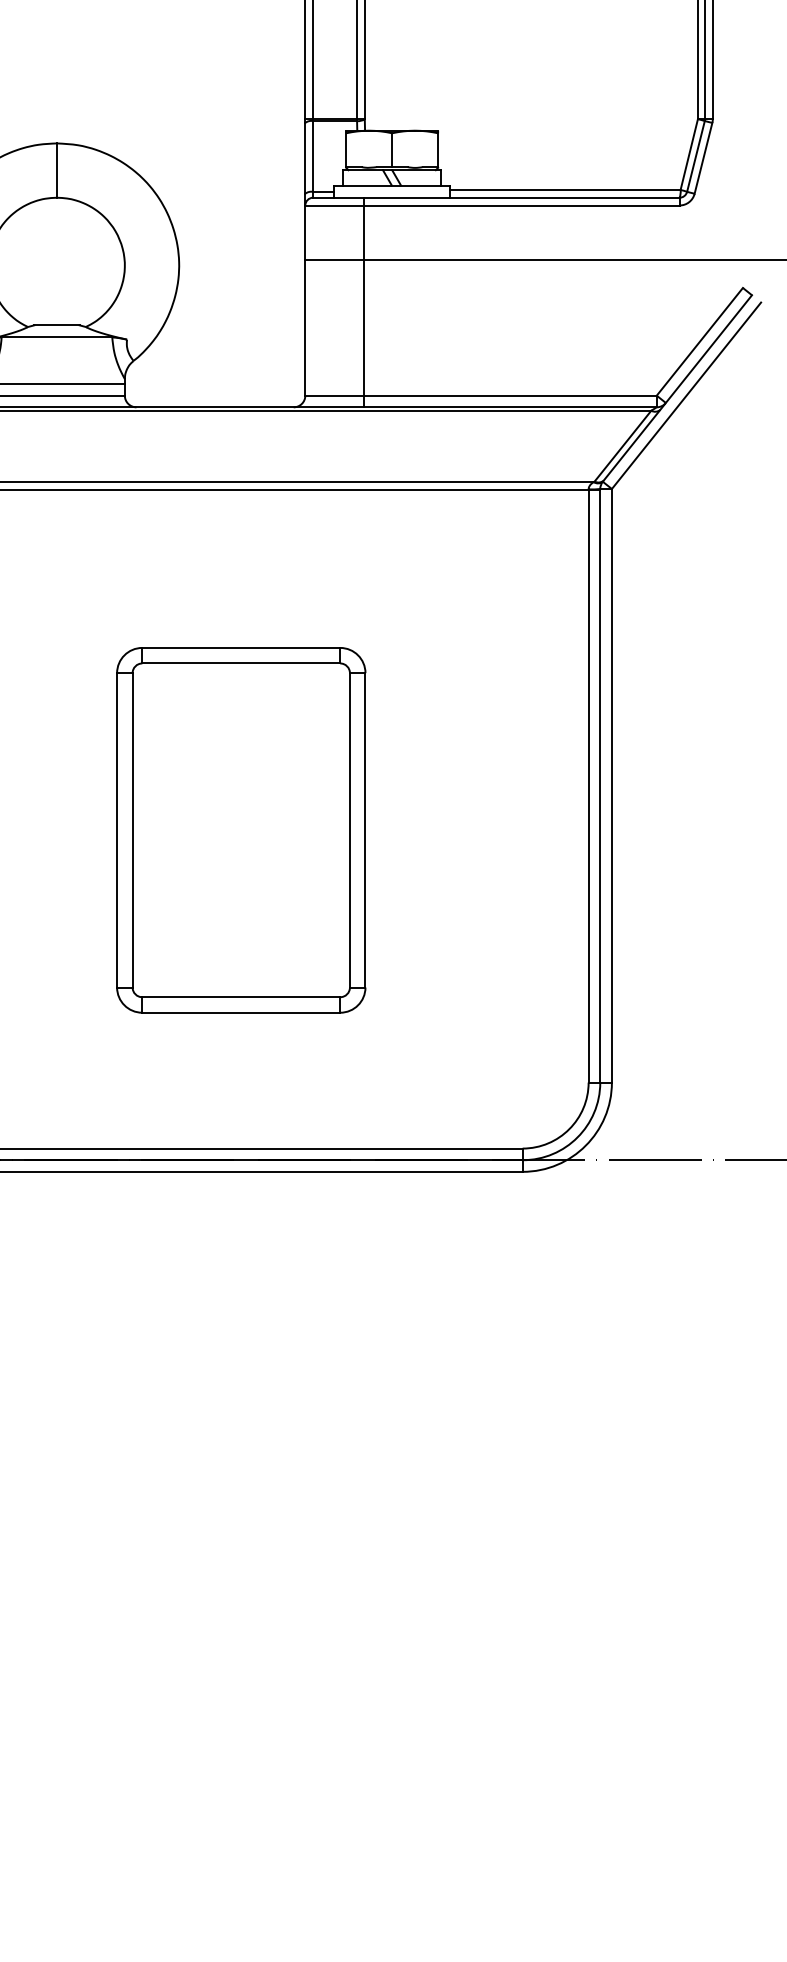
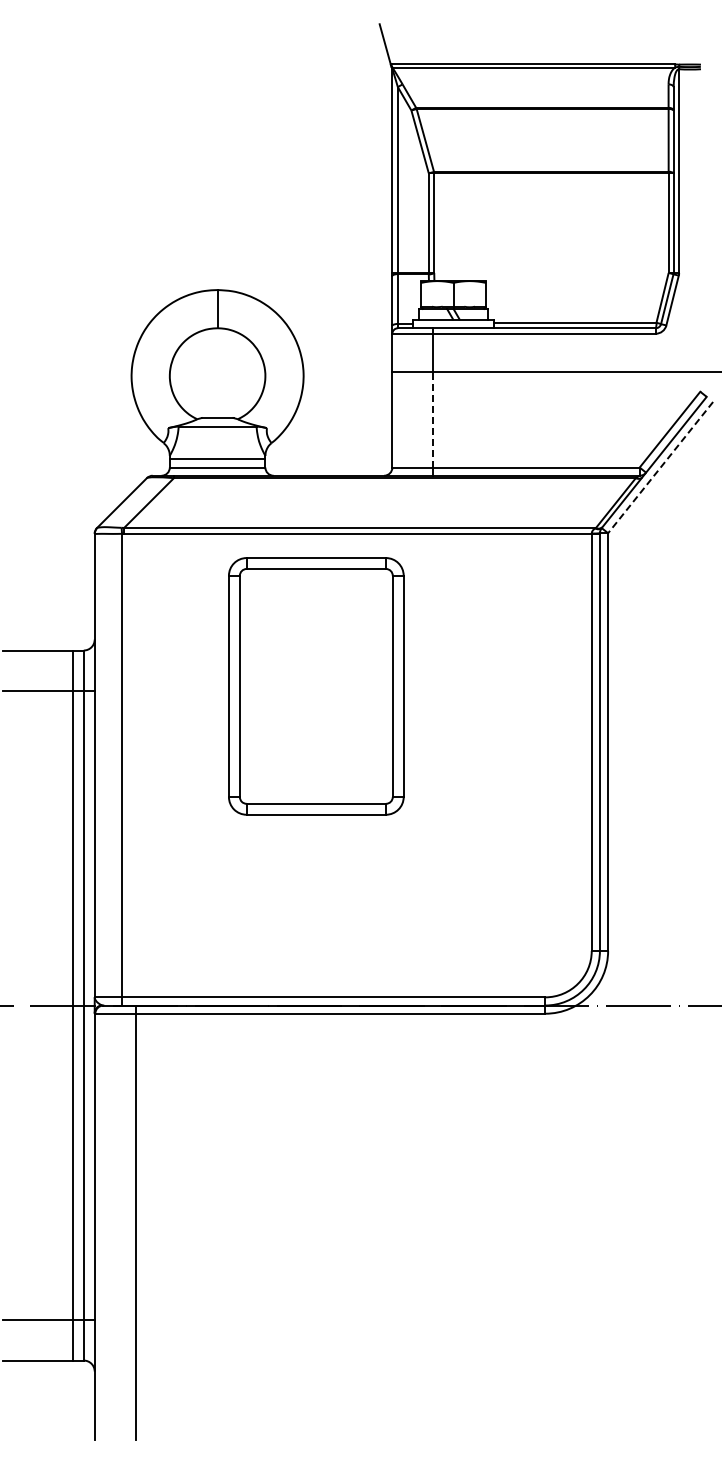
line: (363, 327) -> (433, 419), solid -> dashed
line: (686, 397) -> (660, 468), solid -> dashed
part: (241, 830) -> (316, 686), moved

